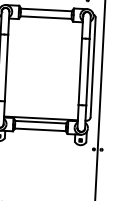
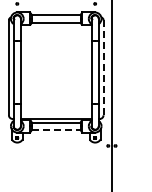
line: (93, 67) -> (103, 67), solid -> dashed
line: (40, 129) -> (56, 129), solid -> dashed

